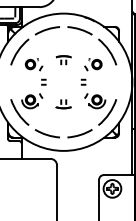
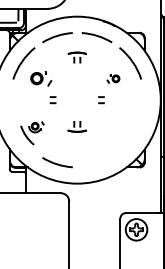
part: (63, 60) -> (77, 57), moved
part: (93, 64) -> (113, 78), size x0.6
part: (26, 109) -> (32, 133), size x0.6
part: (95, 109) -> (115, 133), removed

